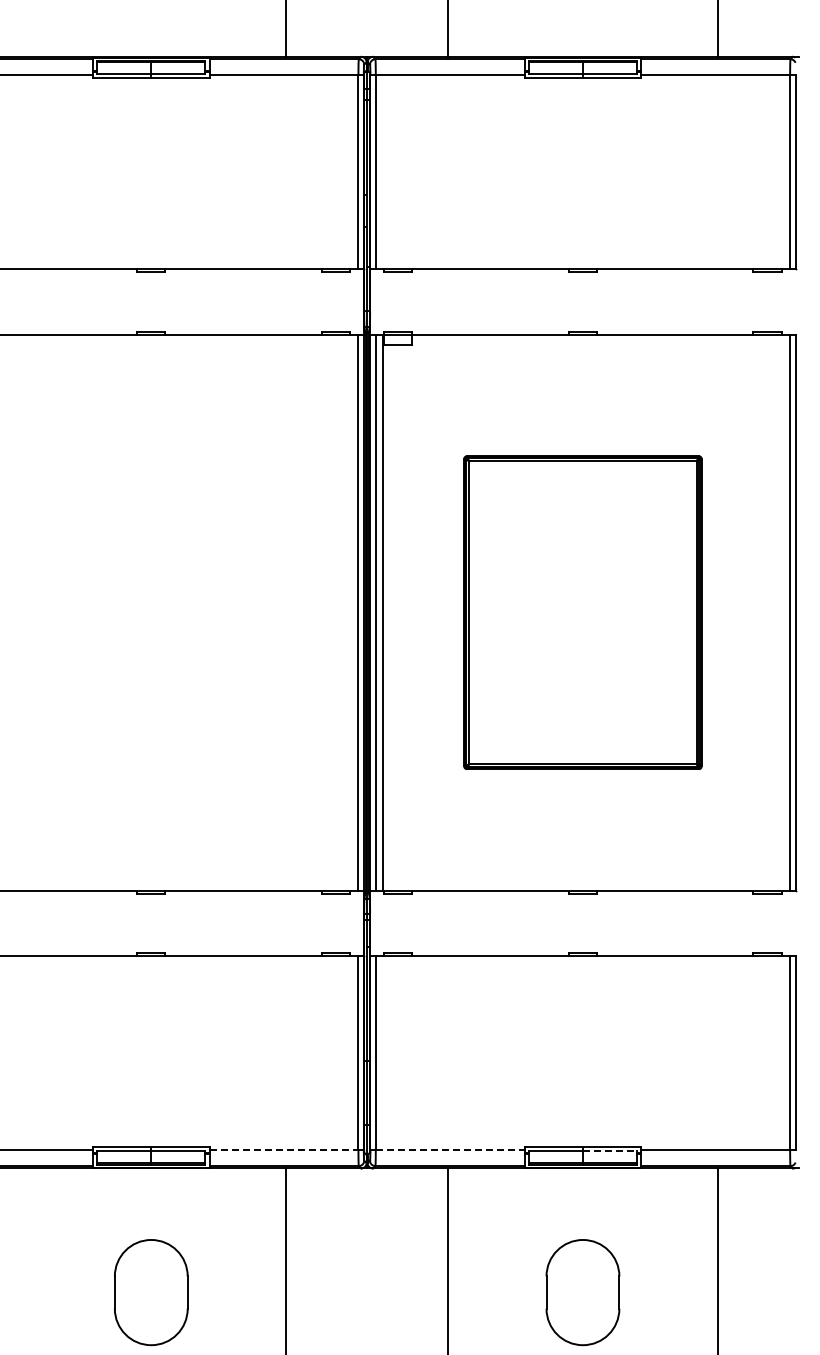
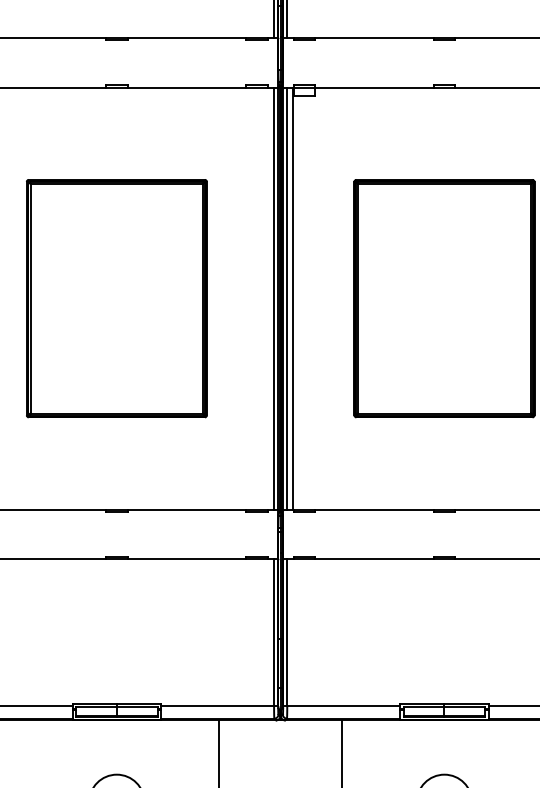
part: (150, 612) -> (116, 298), added
line: (284, 1149) -> (217, 706), dashed -> solid
line: (450, 1149) -> (343, 706), dashed -> solid
line: (609, 1151) -> (464, 707), dashed -> solid

